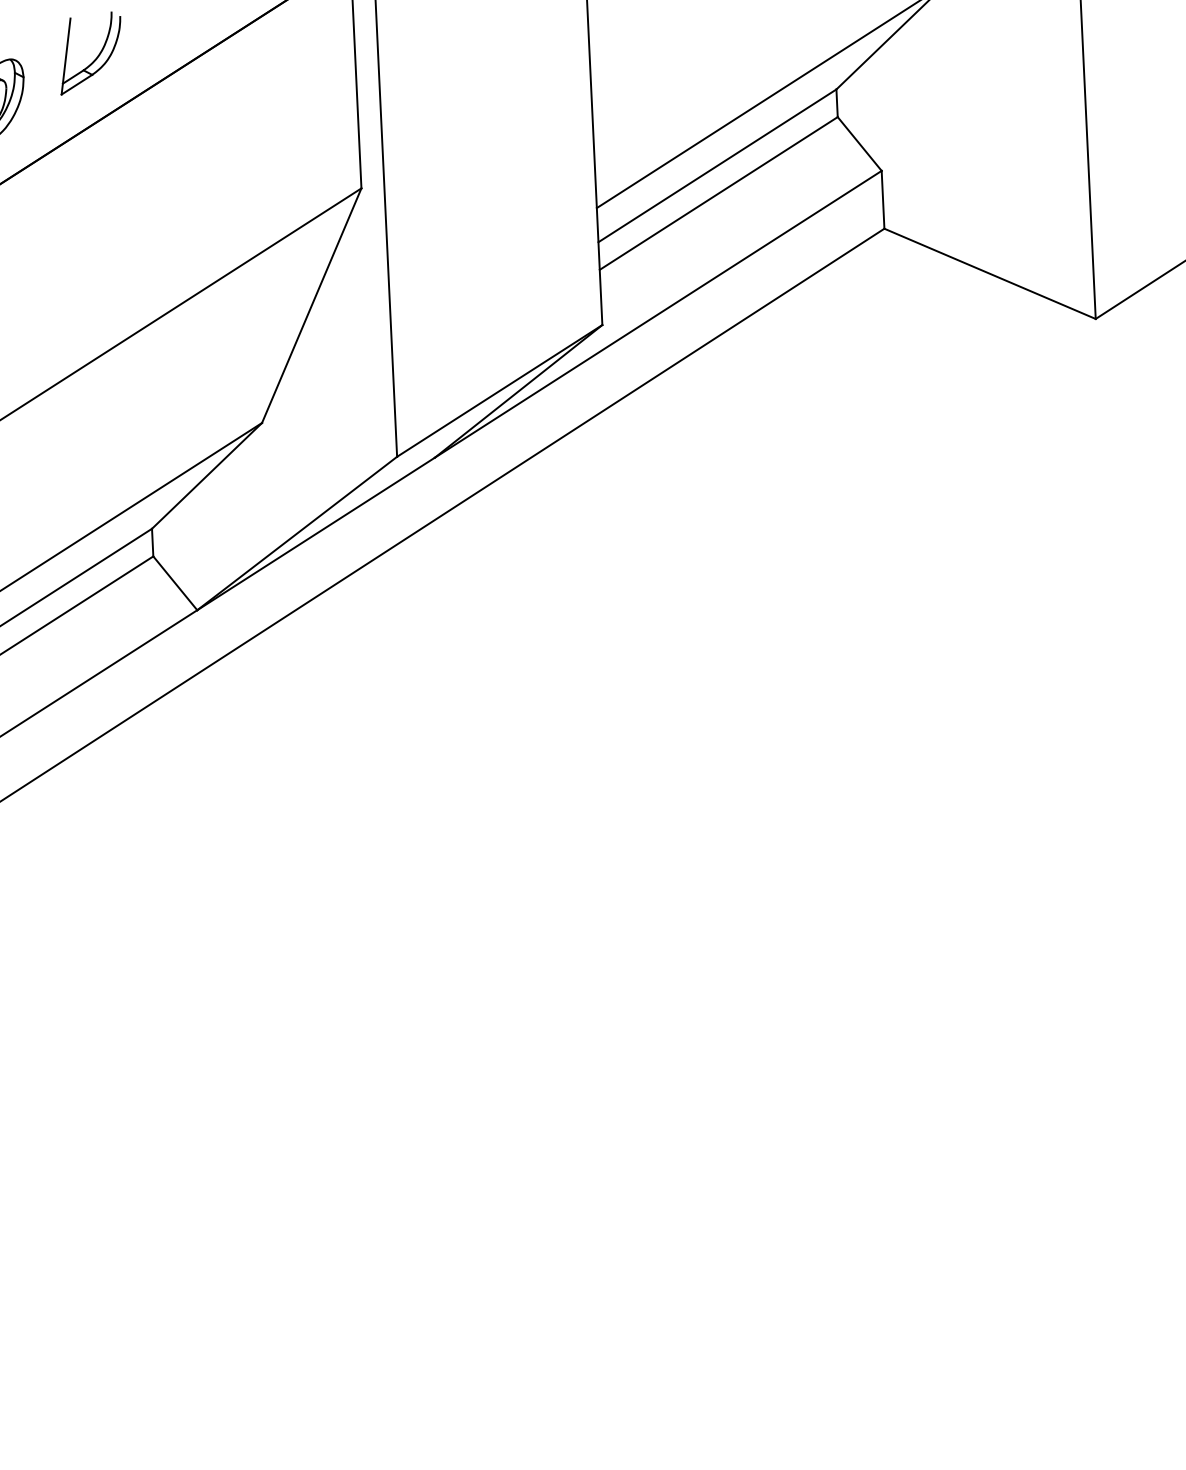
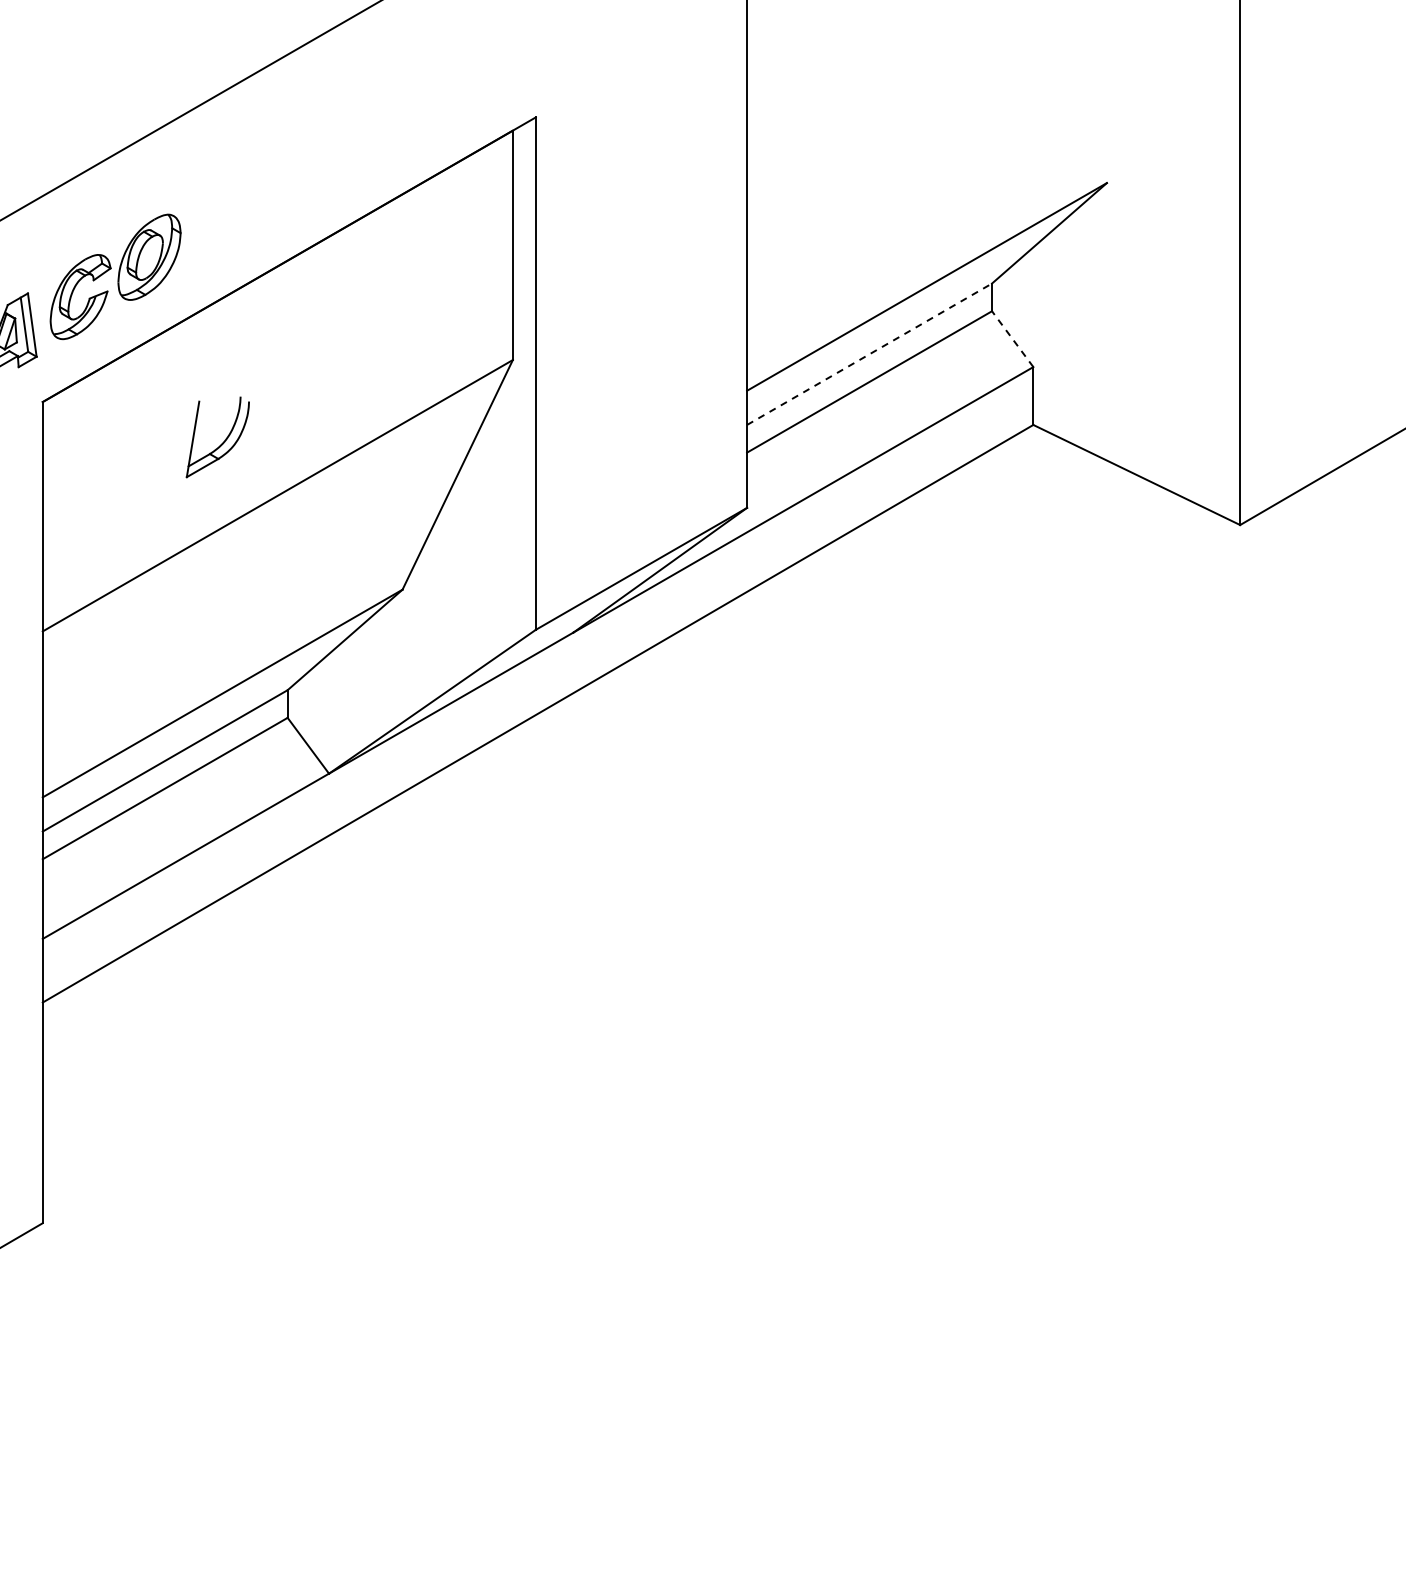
part: (95, 58) -> (222, 442), moved
line: (859, 144) -> (1012, 339), solid -> dashed
line: (717, 166) -> (869, 354), solid -> dashed

